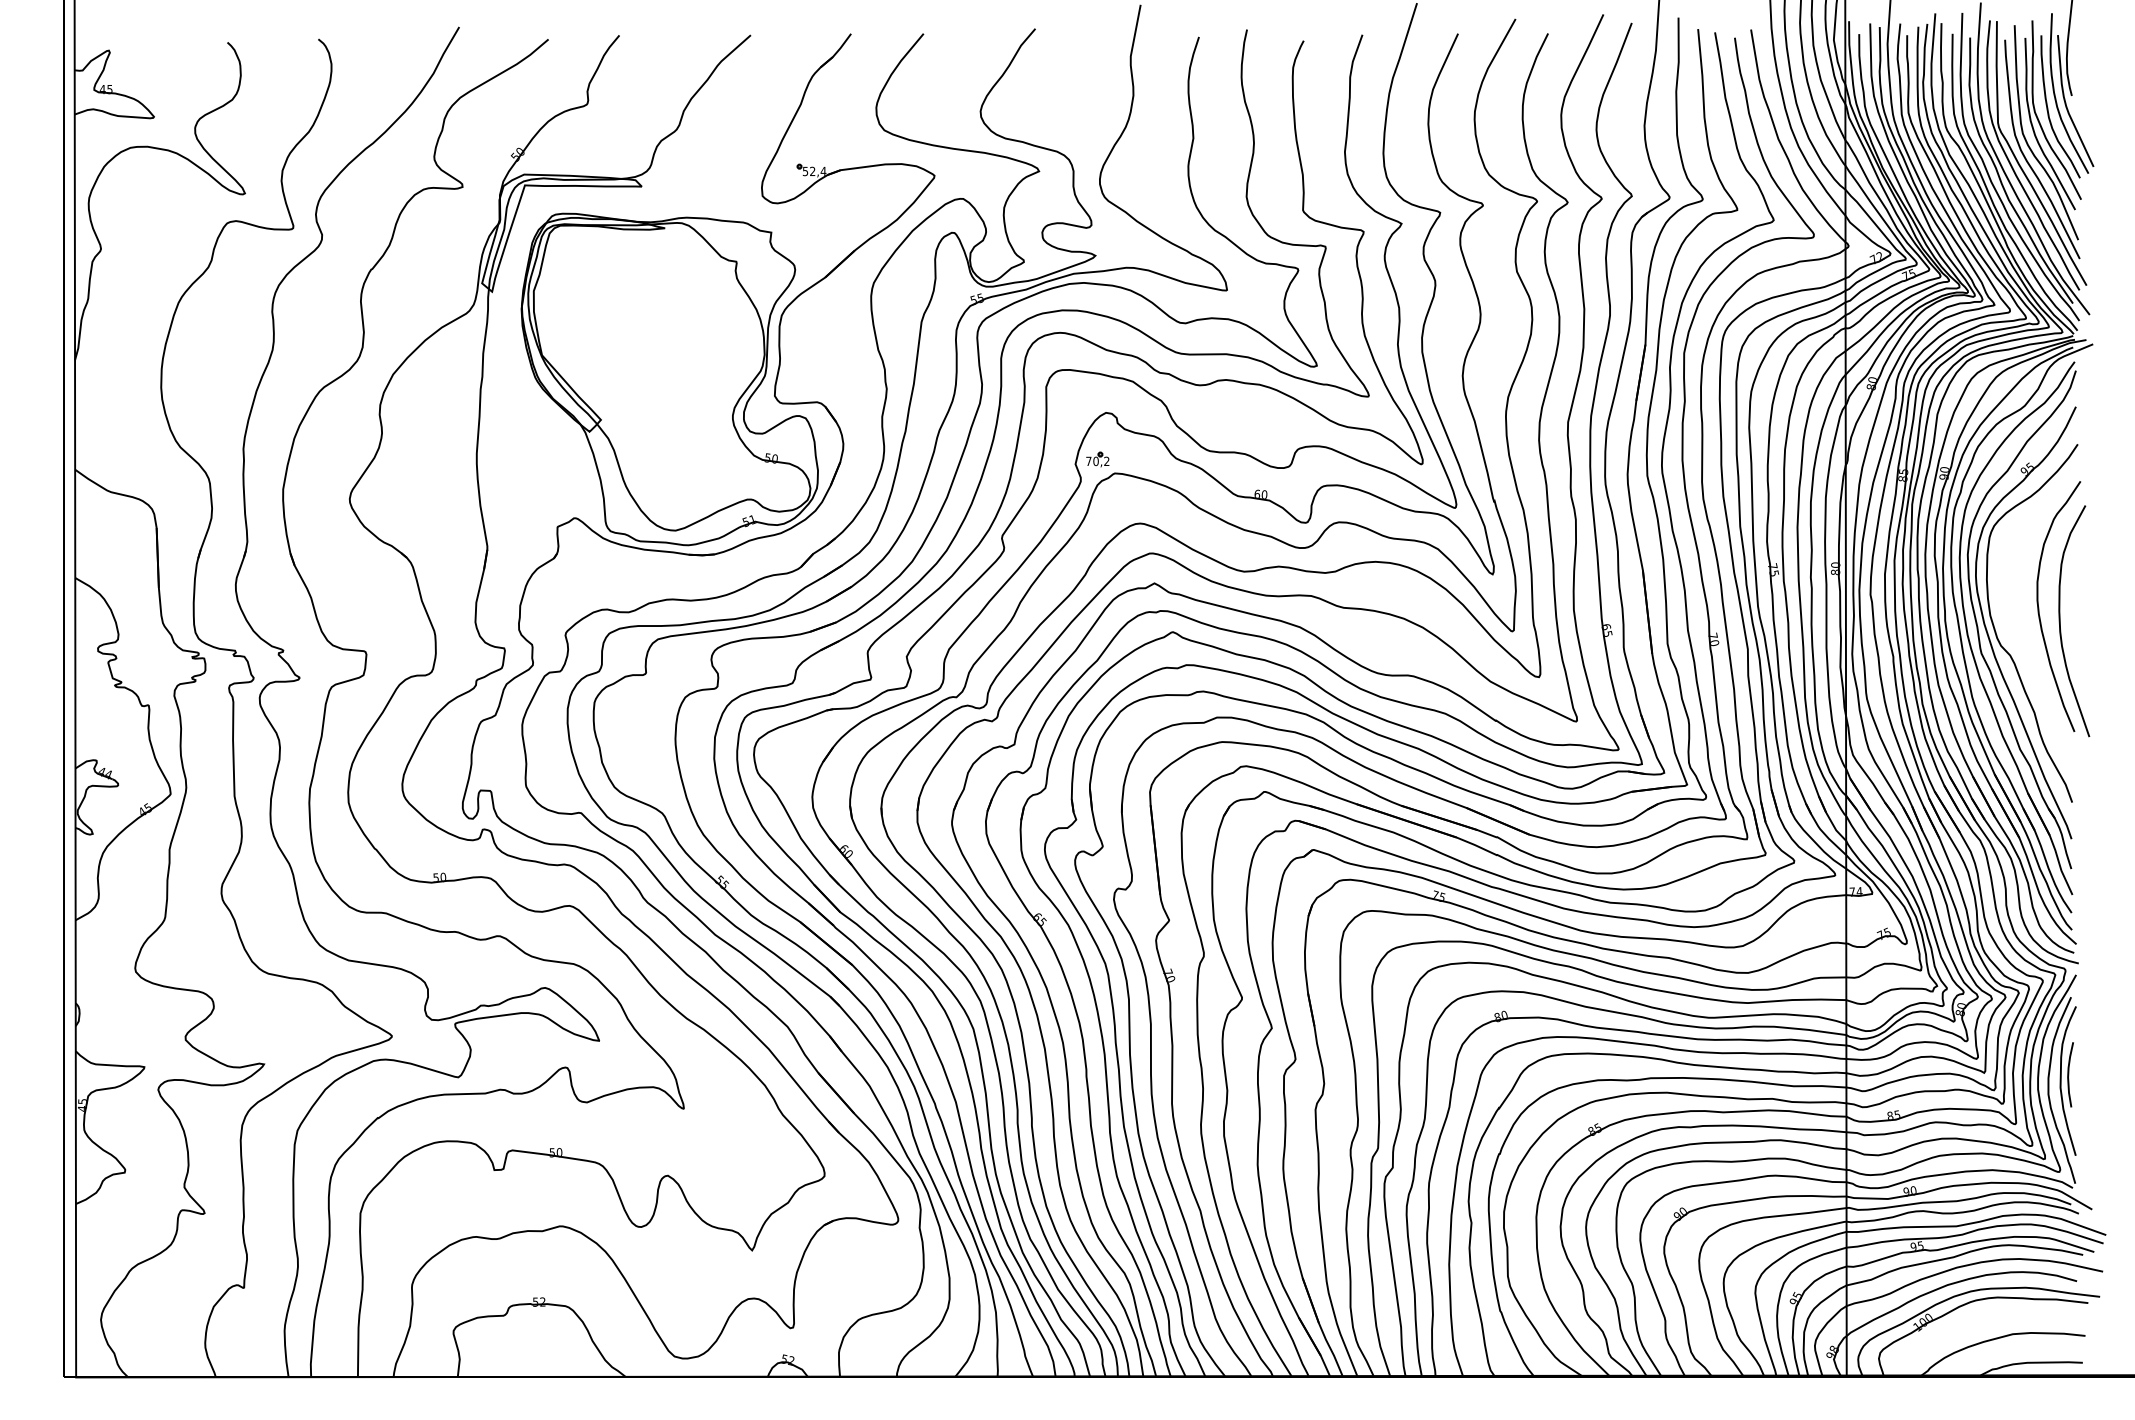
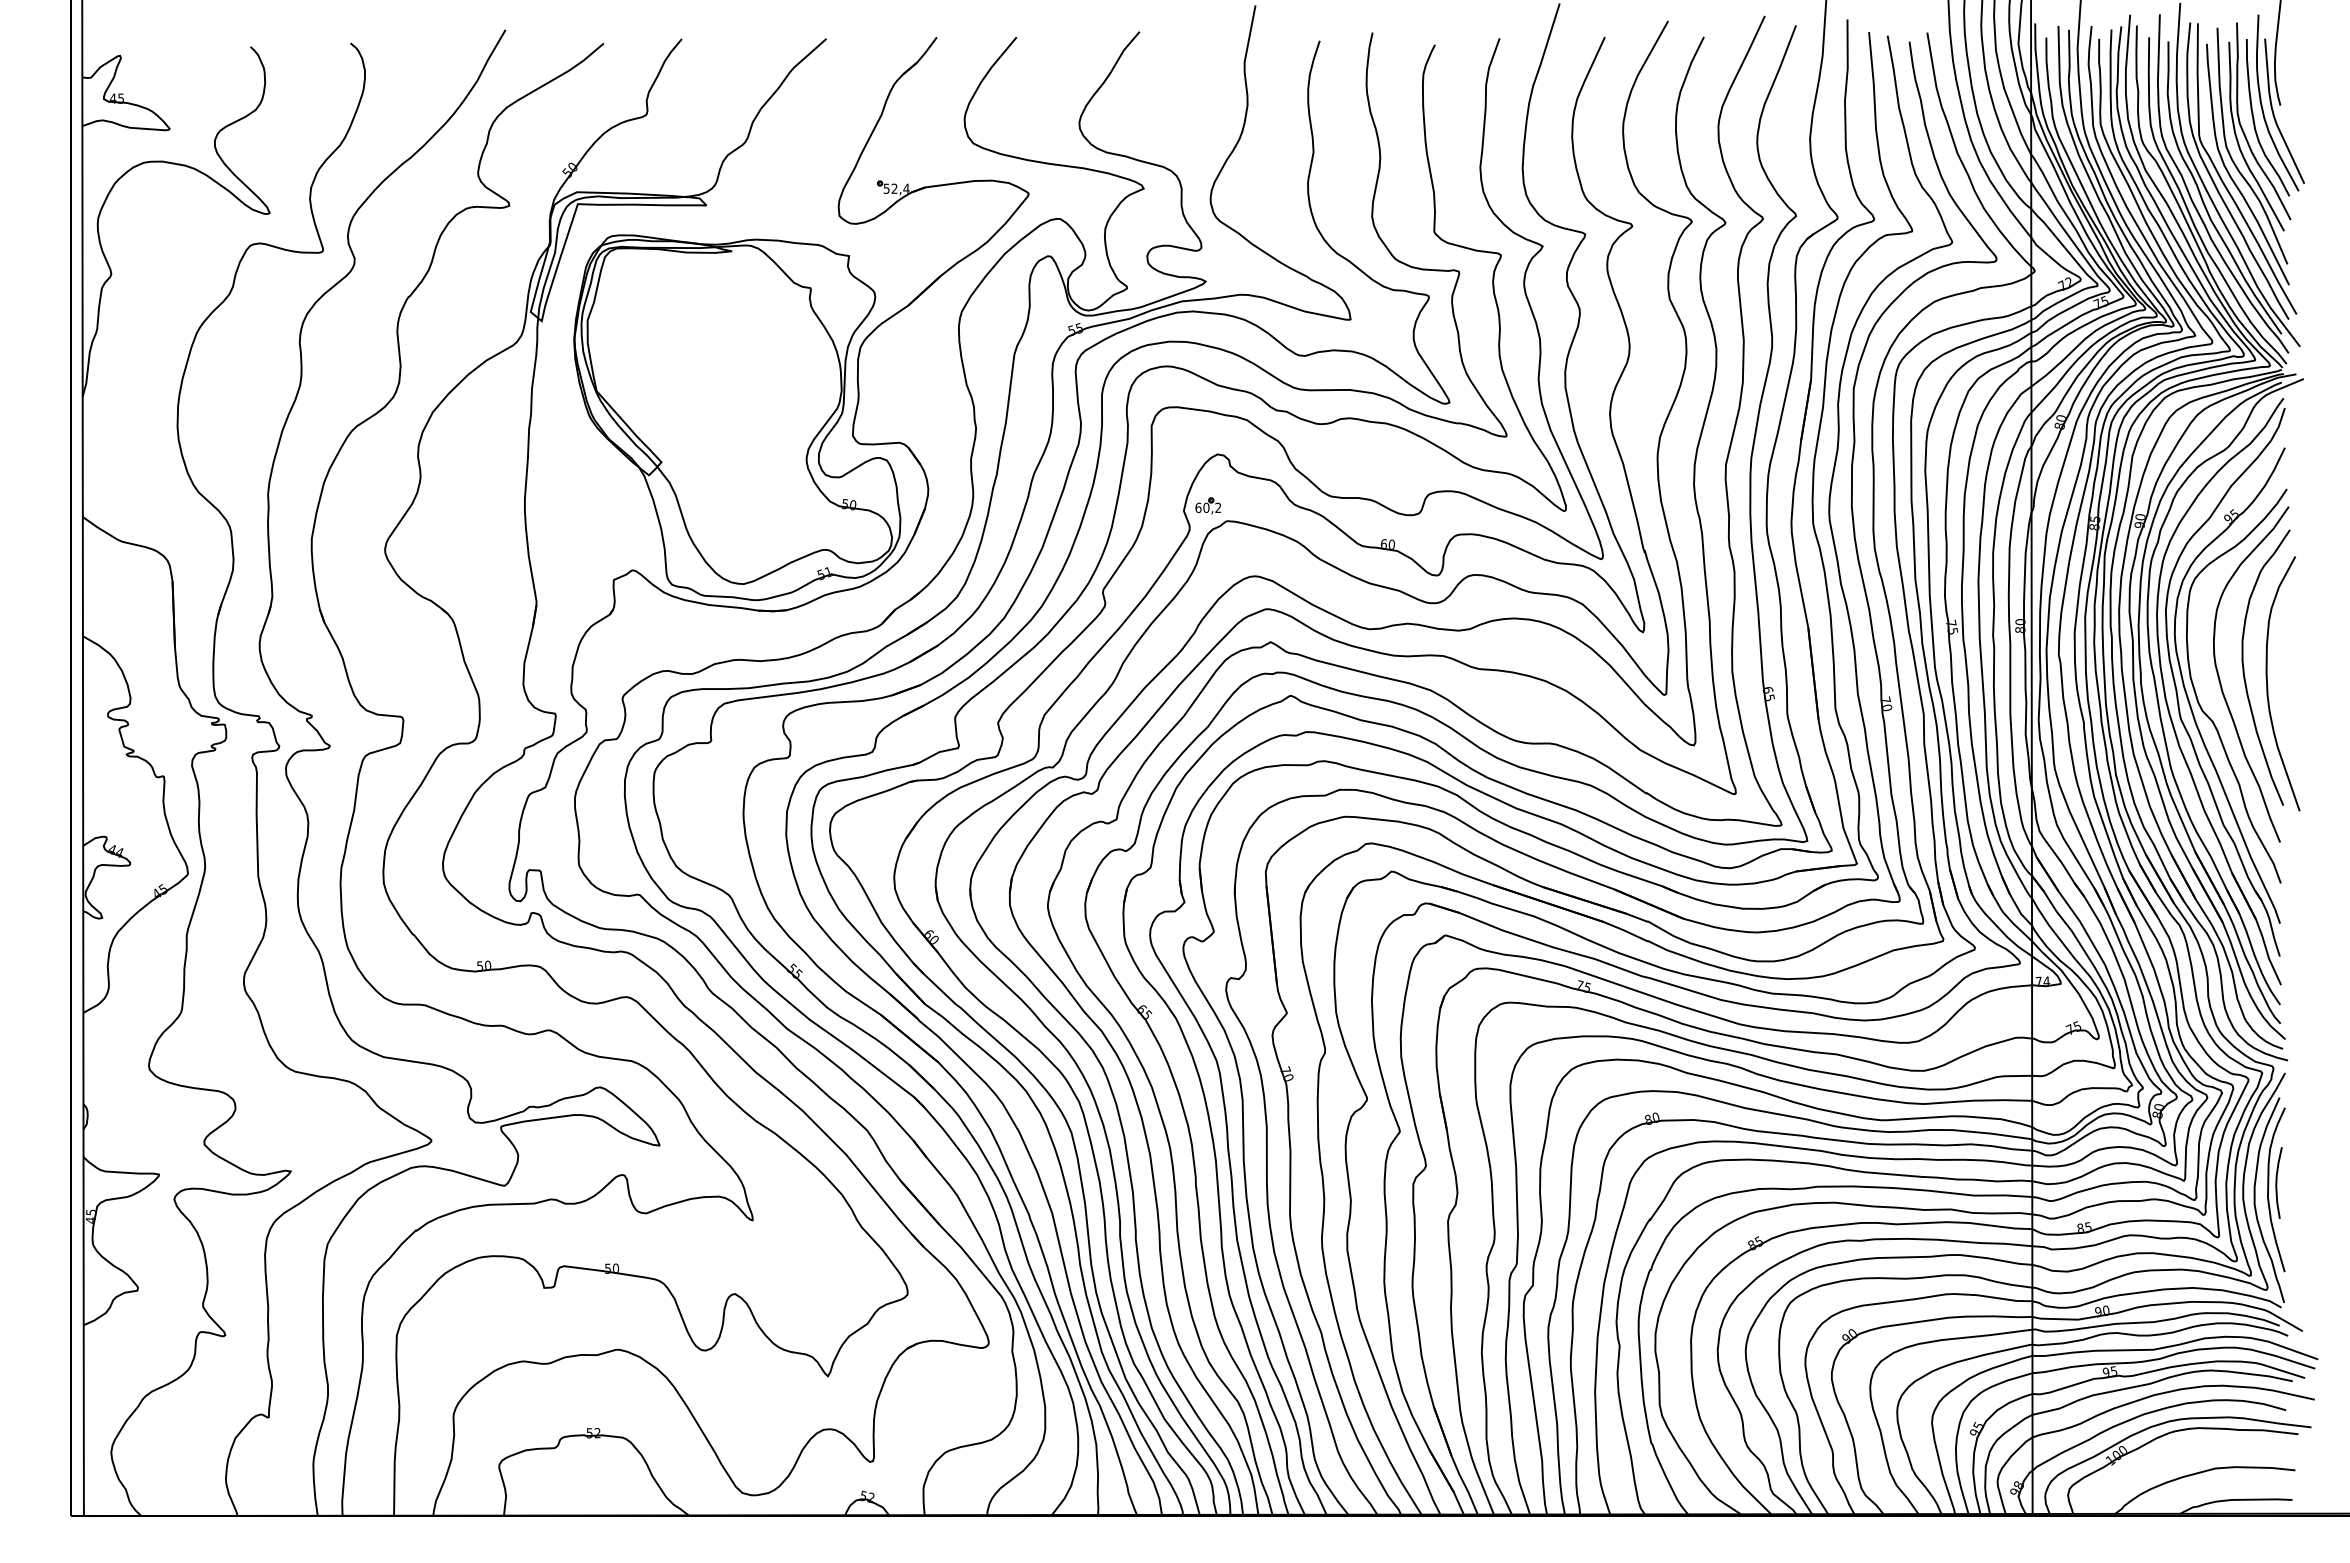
text: (1088, 461) -> (1198, 507), 70,2 -> 60,2
curve: (2018, 620) -> (2221, 683), added

